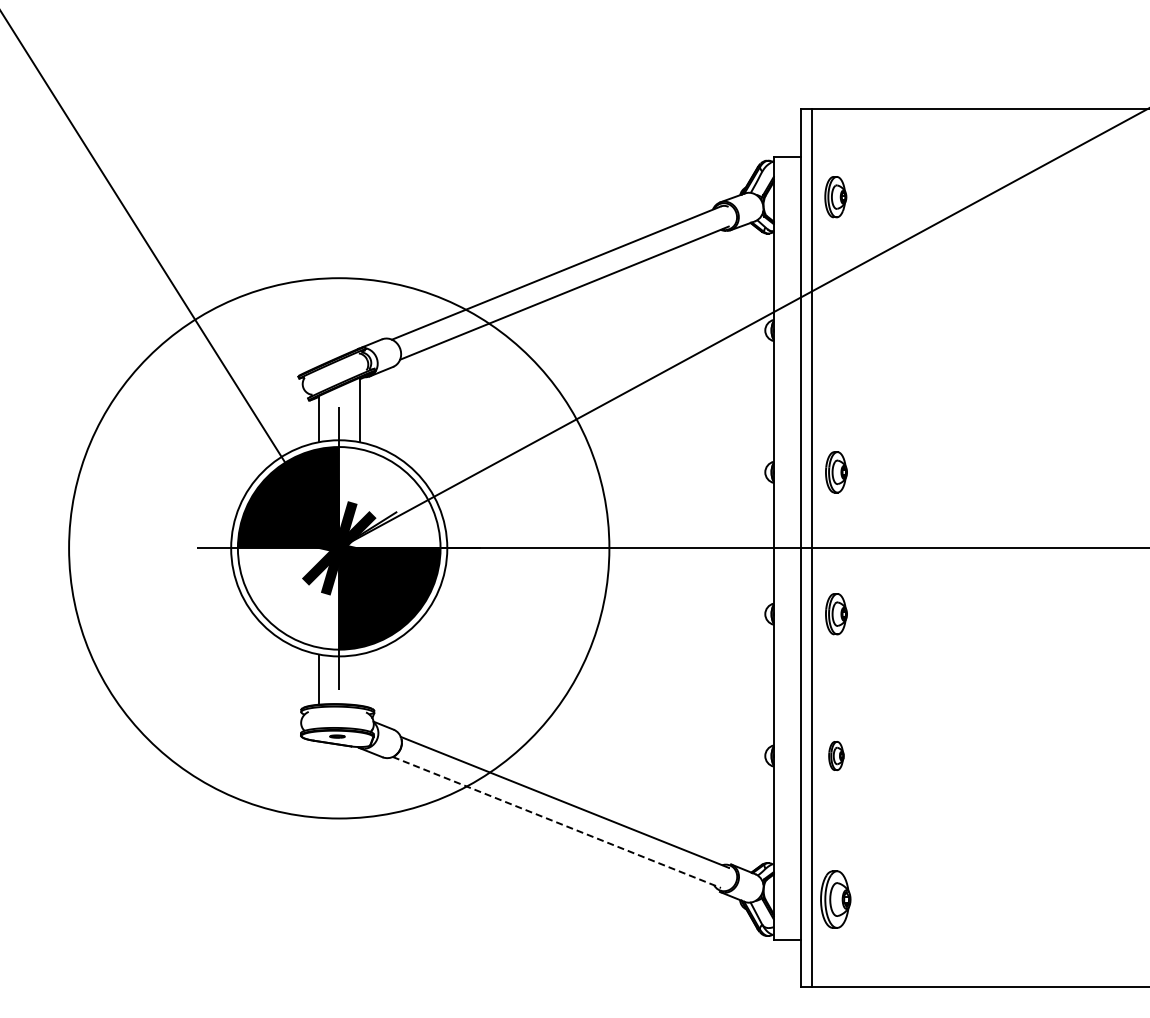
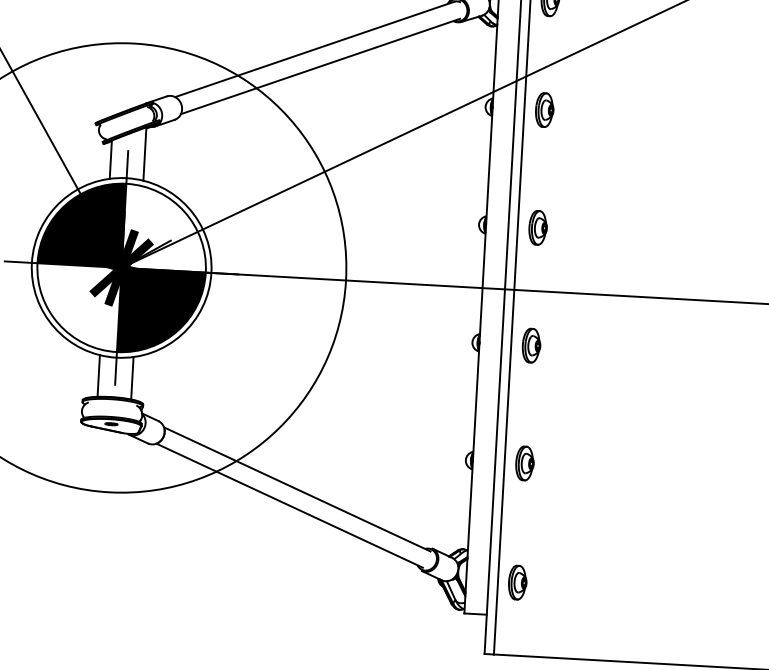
part: (836, 330) -> (544, 110), added
line: (359, 679) -> (132, 377), added
part: (836, 755) -> (525, 463), size x1.43
line: (556, 822) -> (289, 505), dashed -> solid
part: (835, 899) -> (517, 582), size x0.71

